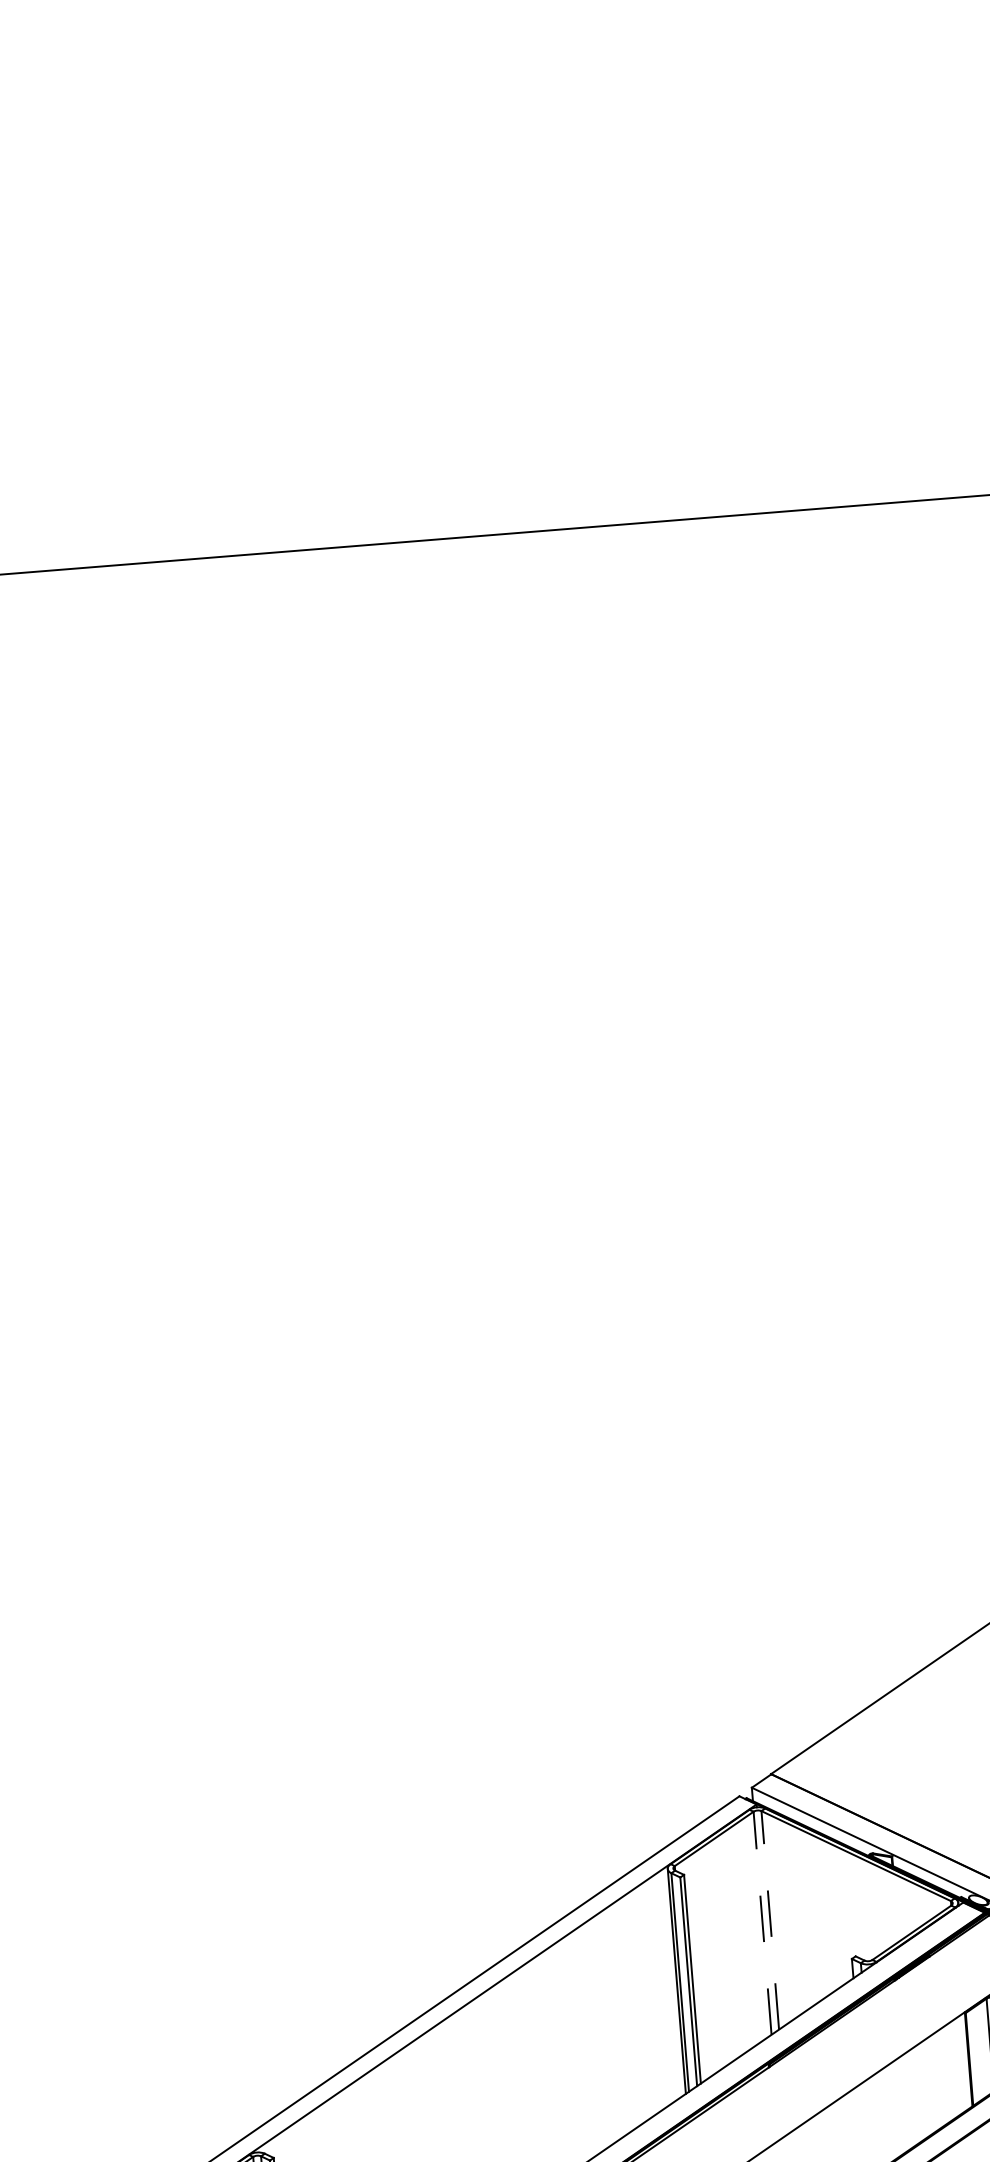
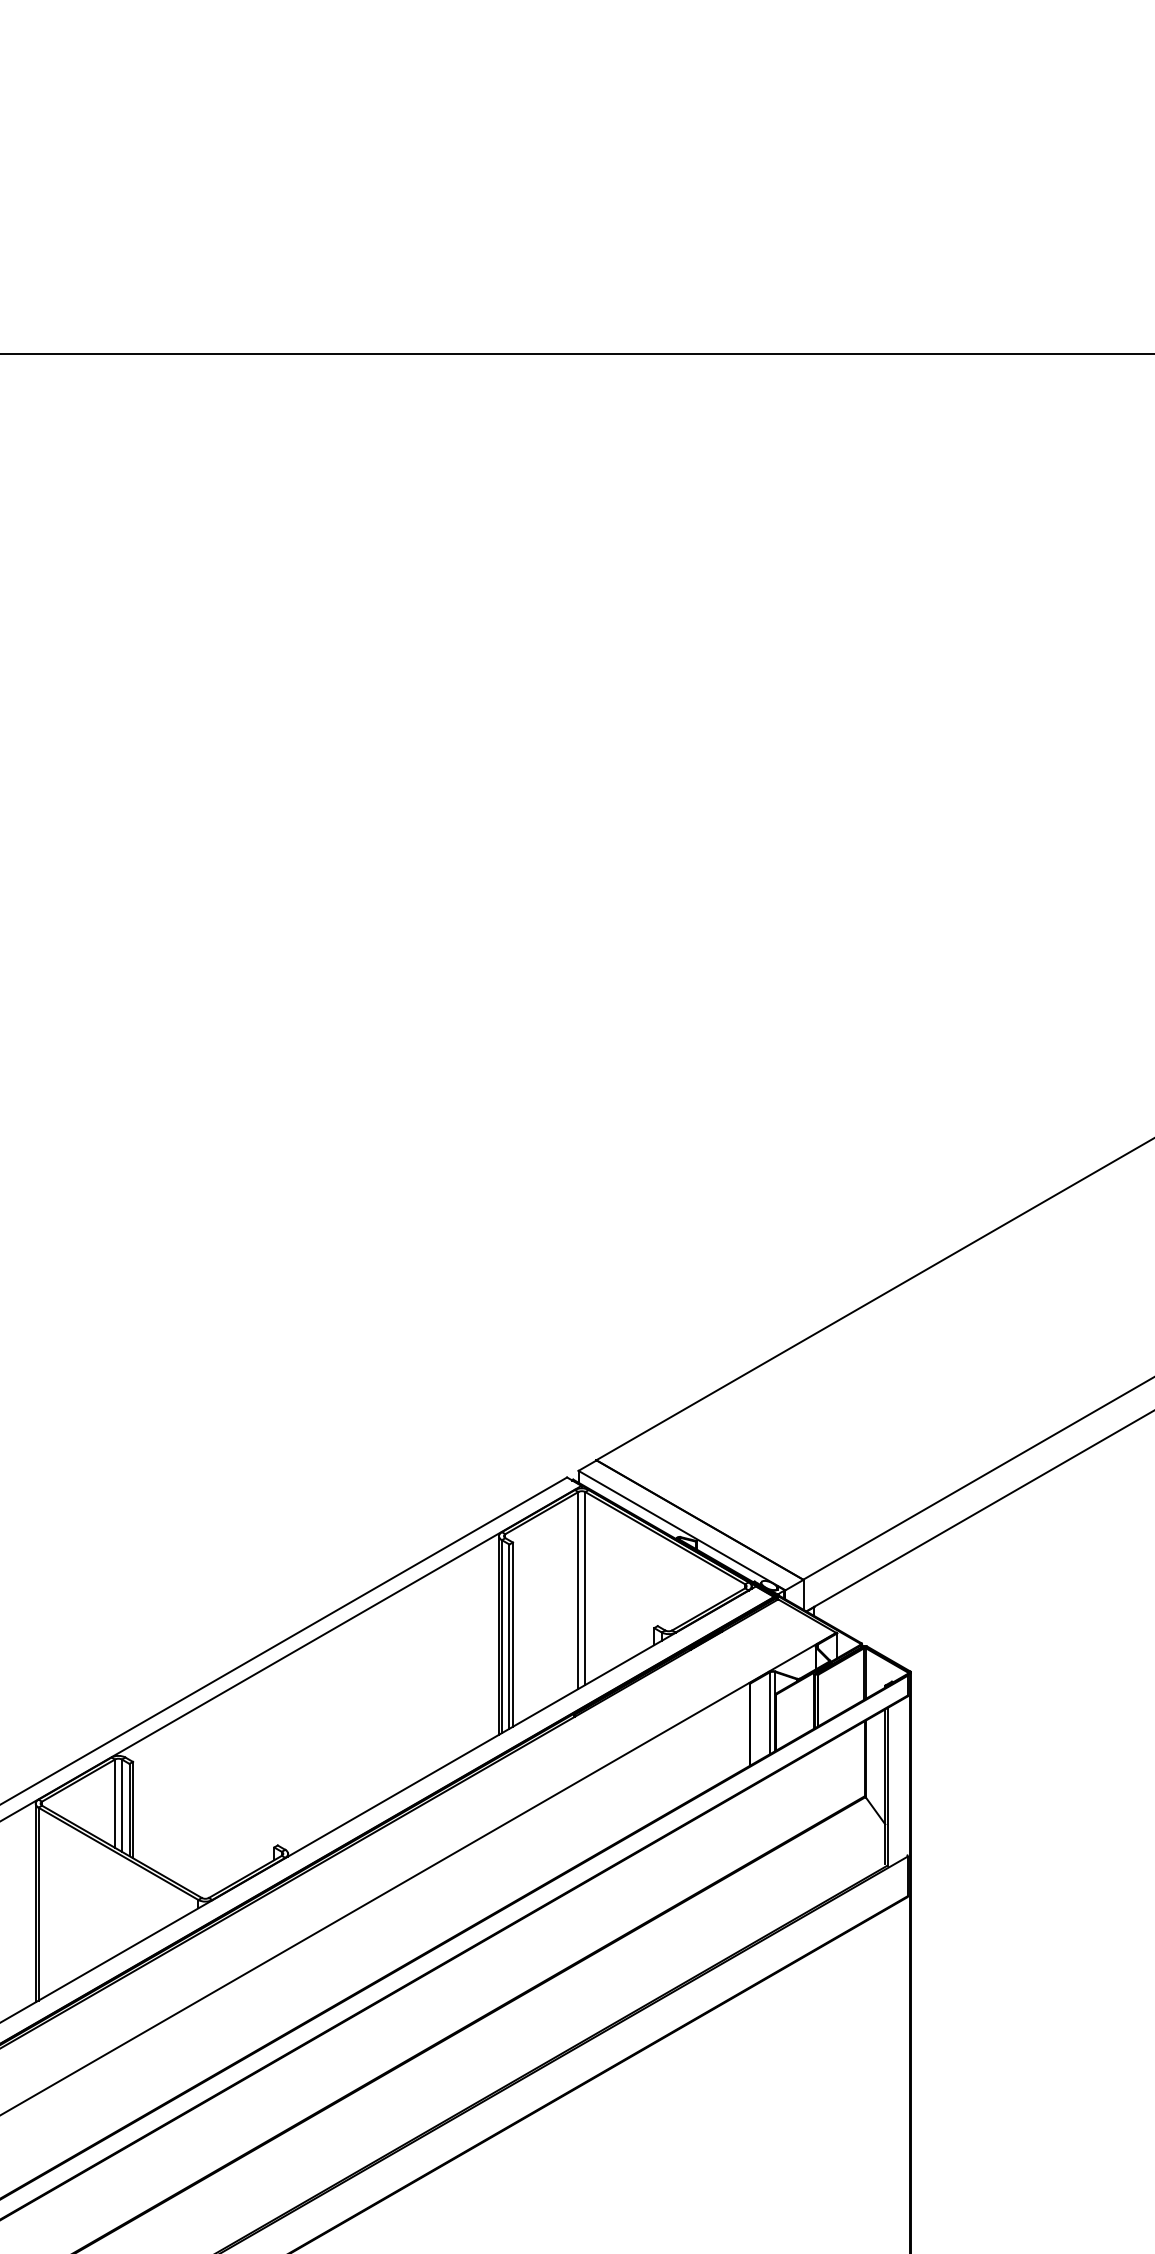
line: (770, 1920) -> (585, 1588), dashed -> solid
line: (762, 1923) -> (578, 1590), dashed -> solid

